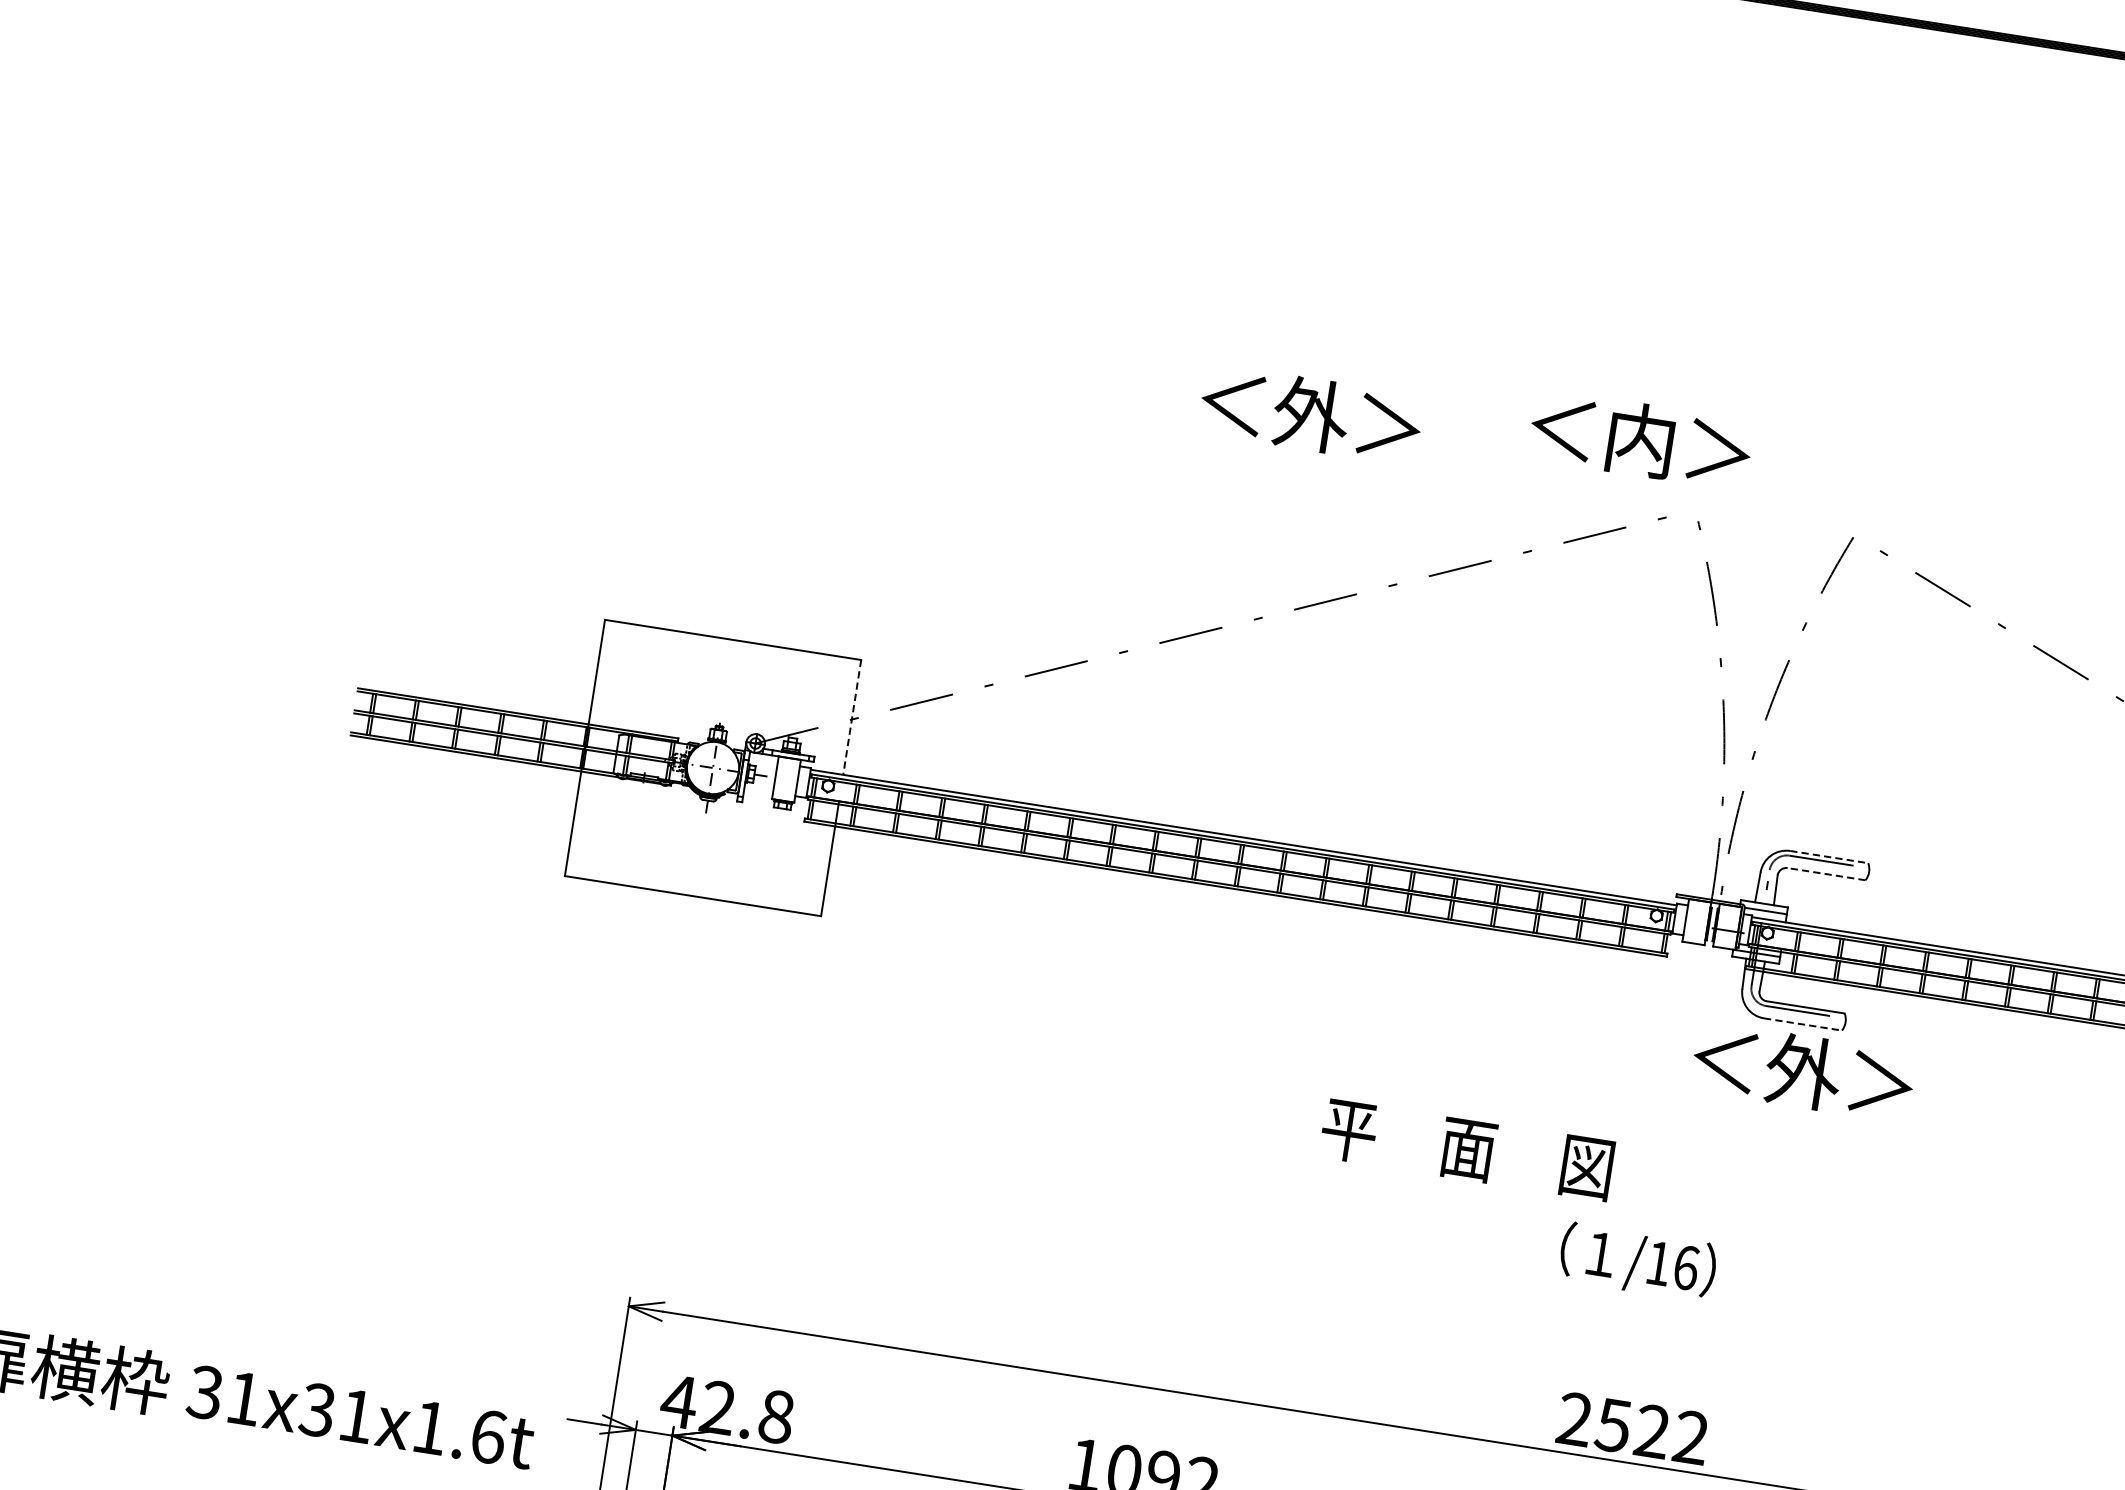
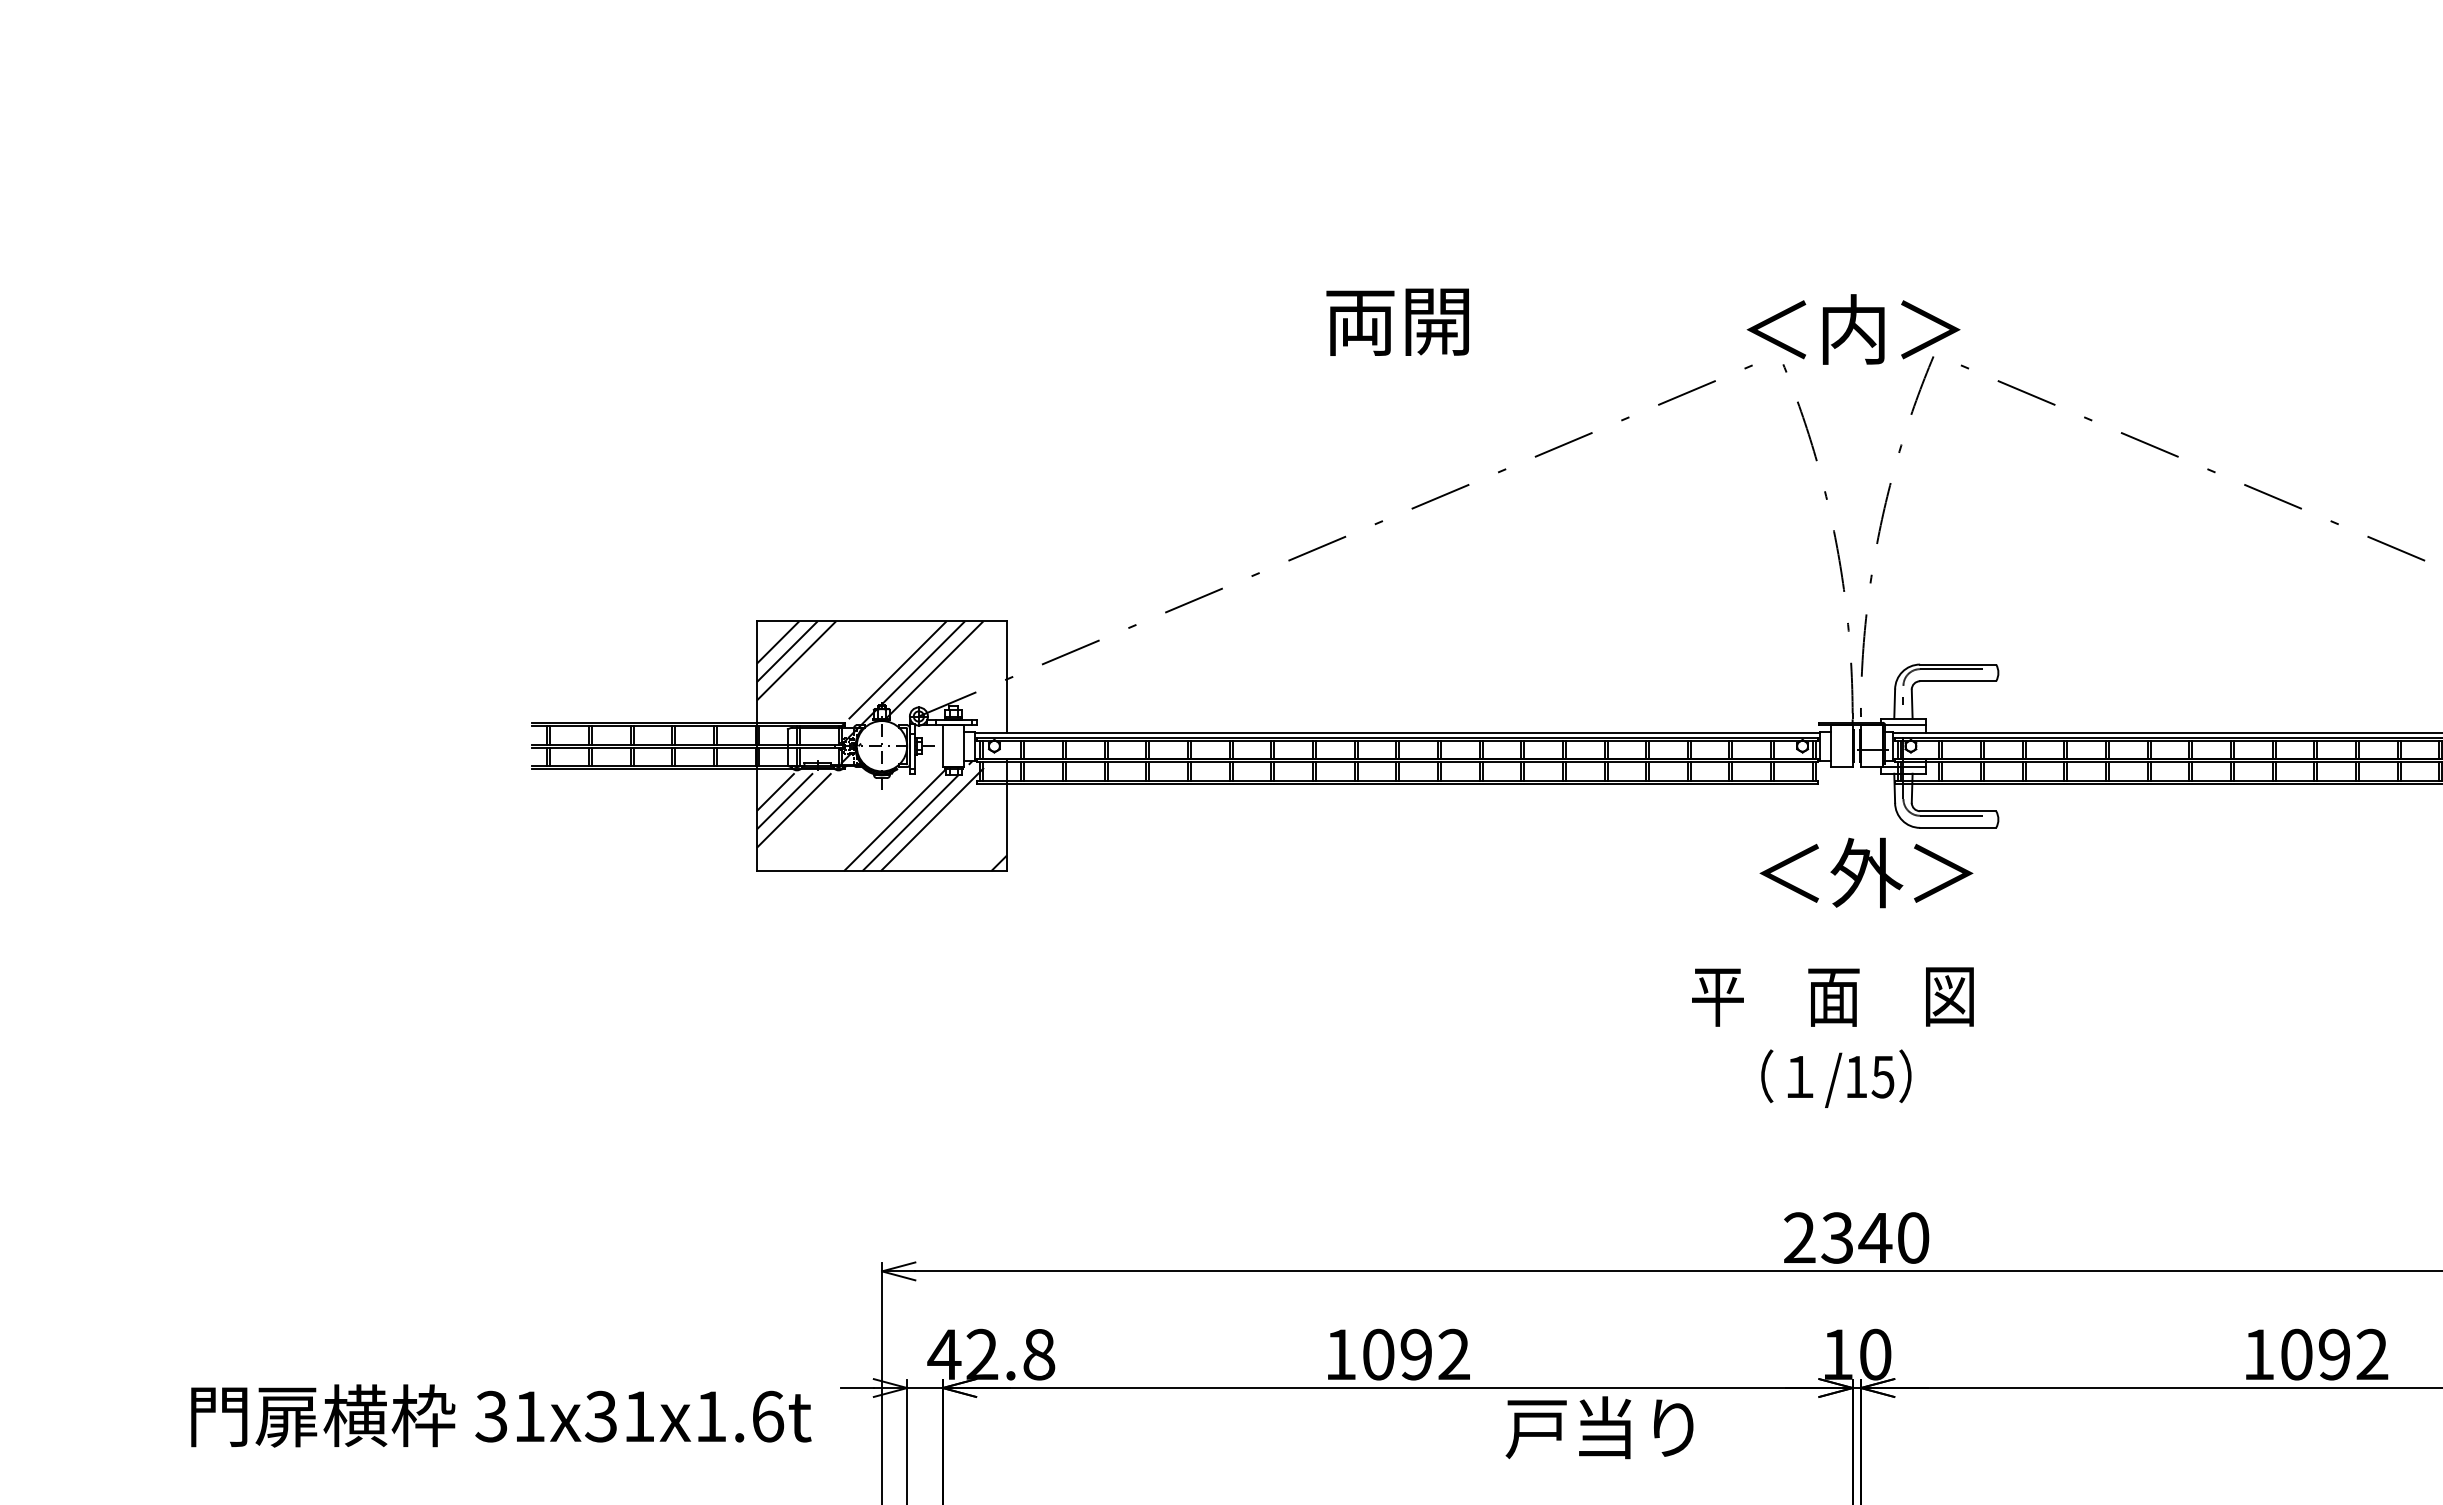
text: (1310, 414) -> (1398, 320), ＜外＞ -> 両開
text: (1640, 439) -> (1853, 329), moved
line: (851, 717) -> (1006, 677), dashed -> solid
hatch: (712, 768) -> (881, 746), added
line: (1829, 857) -> (1958, 664), dashed -> solid
line: (1825, 874) -> (1957, 681), dashed -> solid
line: (1803, 1024) -> (1958, 827), dashed -> solid
text: (1803, 1071) -> (1866, 872), moved
text: (1466, 1148) -> (1832, 996), moved
text: (1685, 1267) -> (1882, 1076), /16 -> /15
text: (1652, 1431) -> (1875, 1237), 2522 -> 2340

